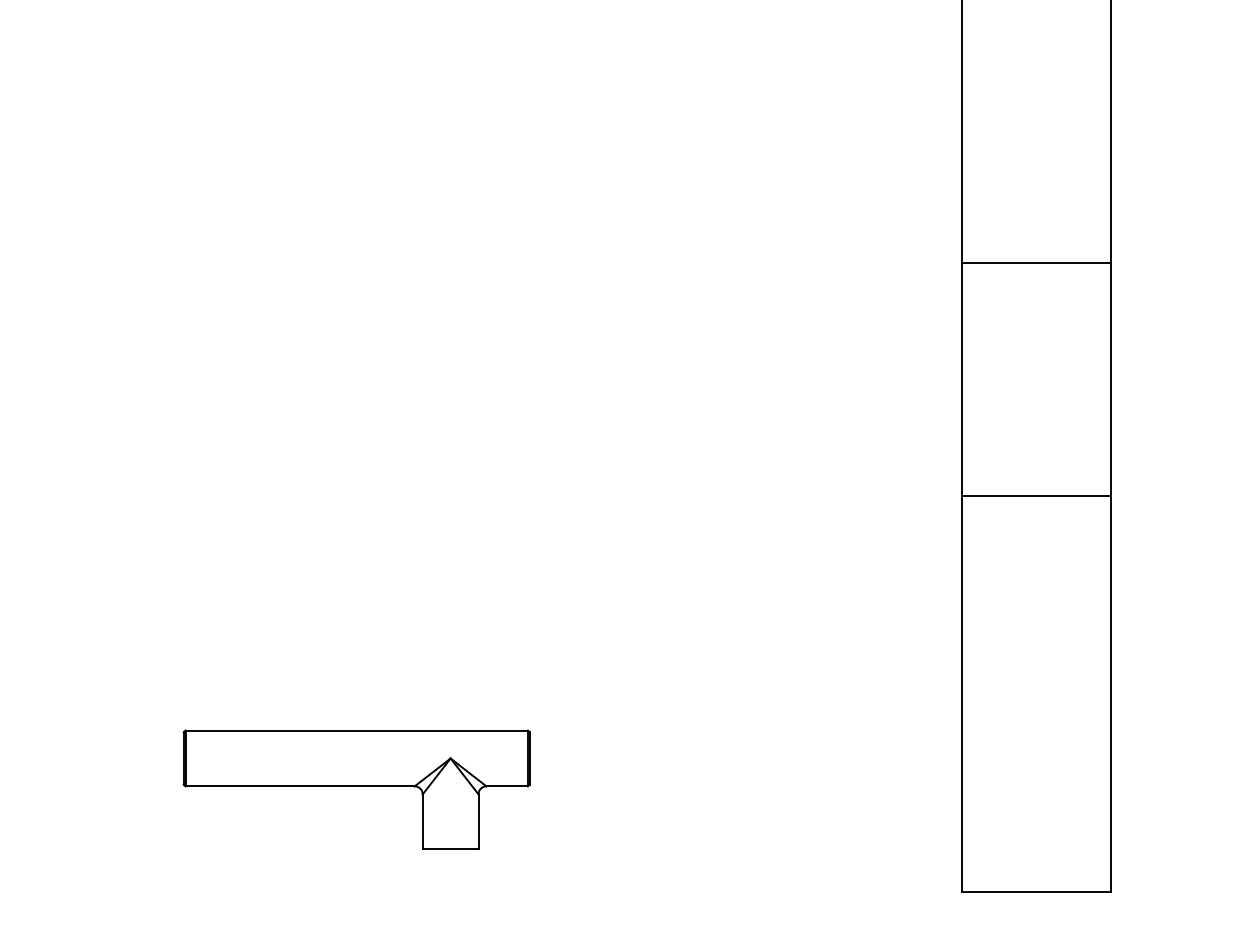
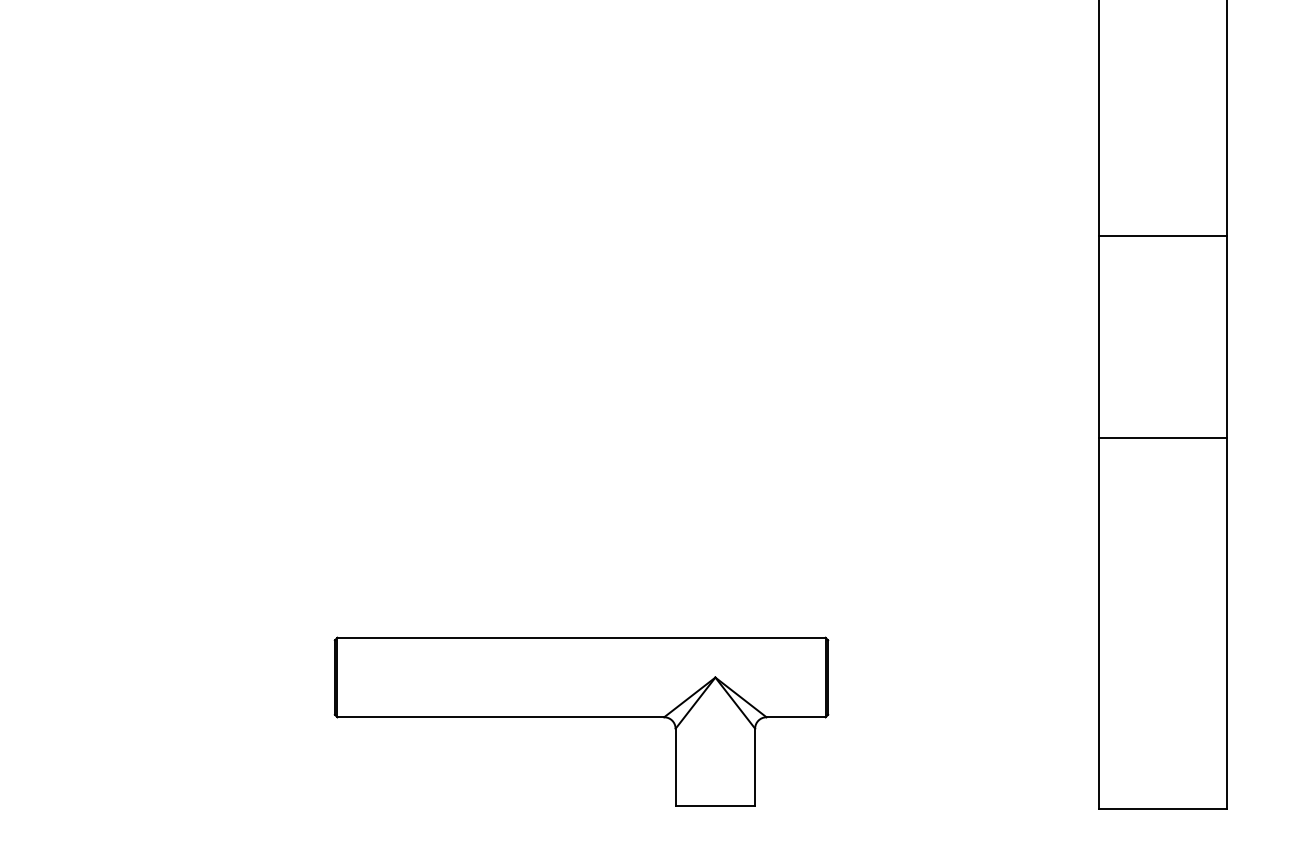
line: (1035, 263) -> (1162, 236), moved
line: (1035, 495) -> (1162, 437), moved
part: (356, 789) -> (581, 721), size x1.67

